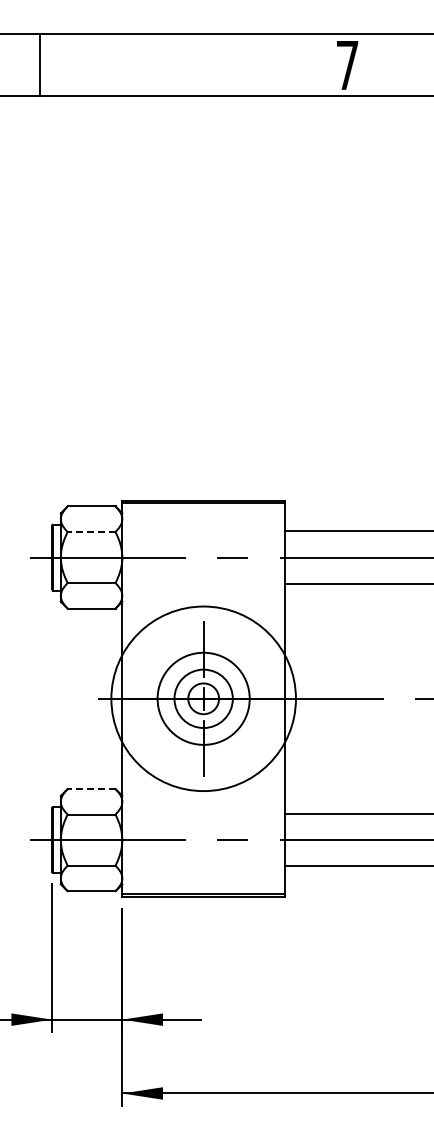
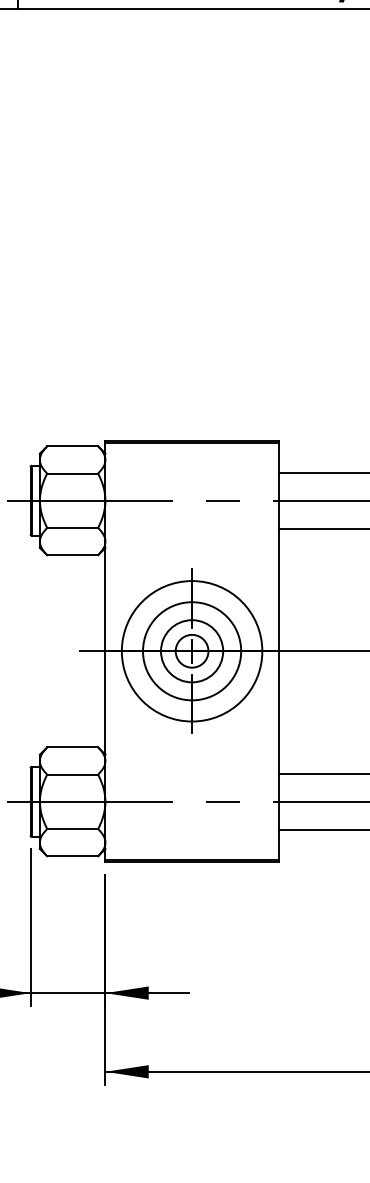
line: (91, 532) -> (72, 474), dashed -> solid
circle: (203, 698) -> (191, 650), size x0.71
line: (91, 789) -> (72, 747), dashed -> solid

